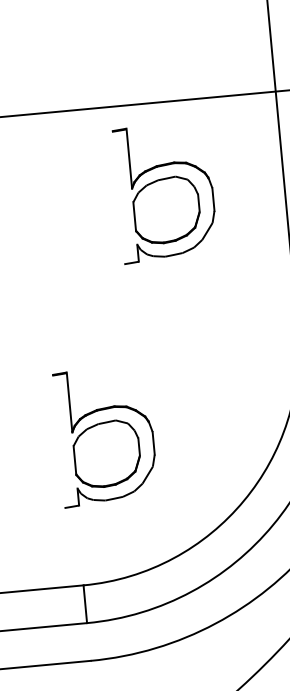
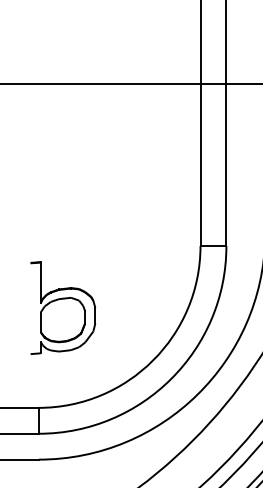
part: (165, 191) -> (119, 145), removed

